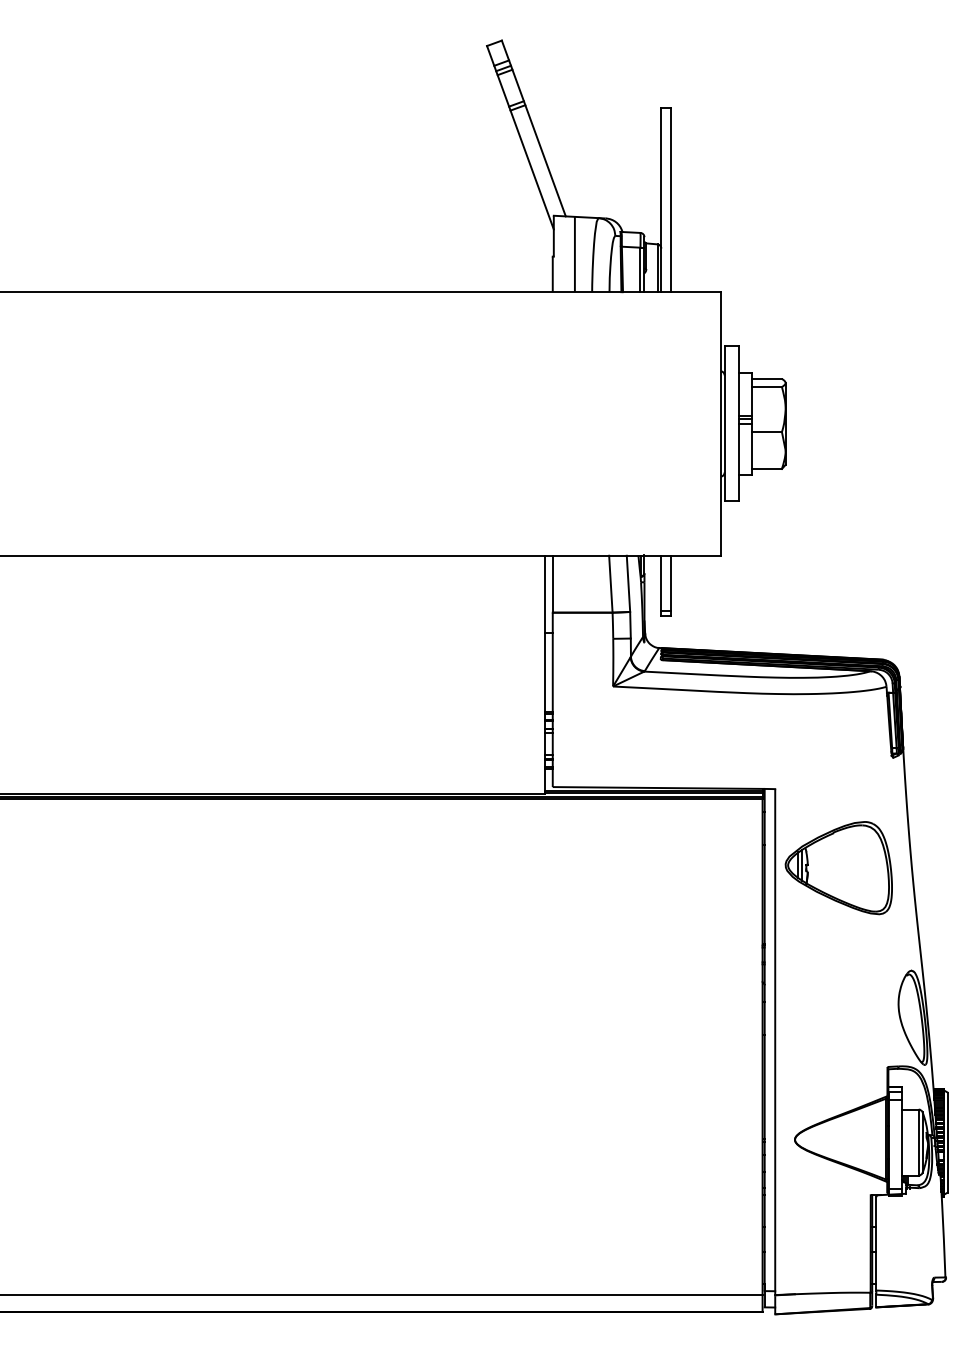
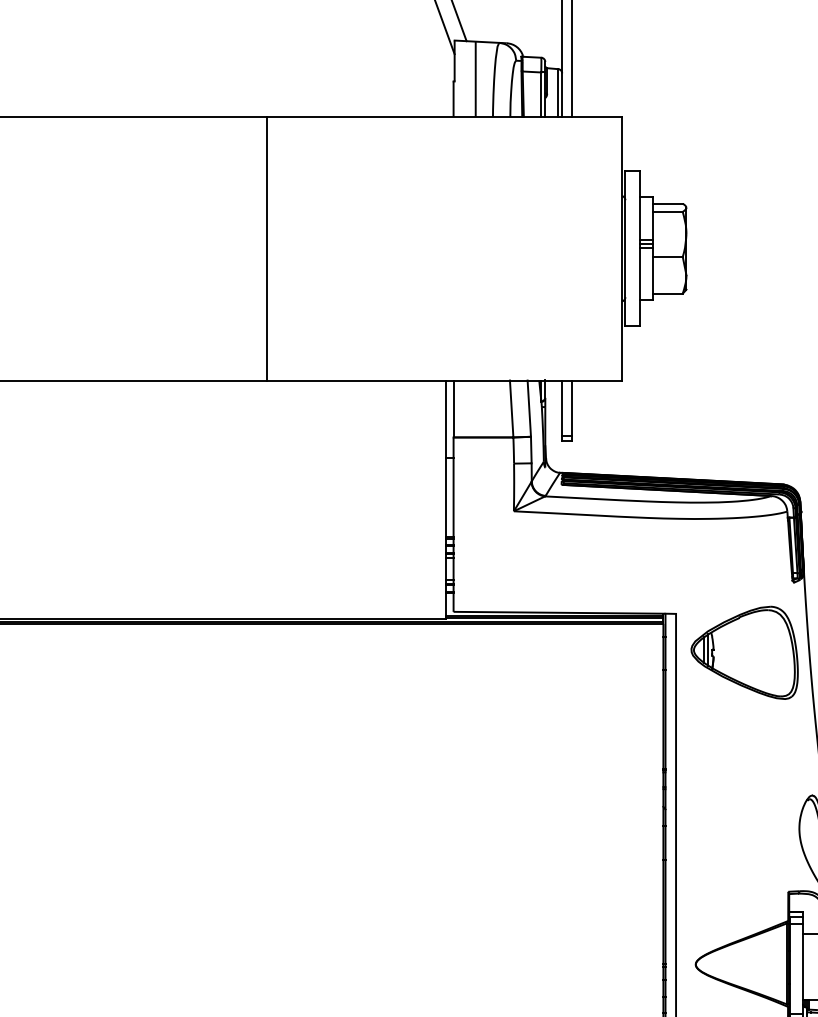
line: (365, 423) -> (266, 248), added
part: (838, 868) -> (744, 653), moved

